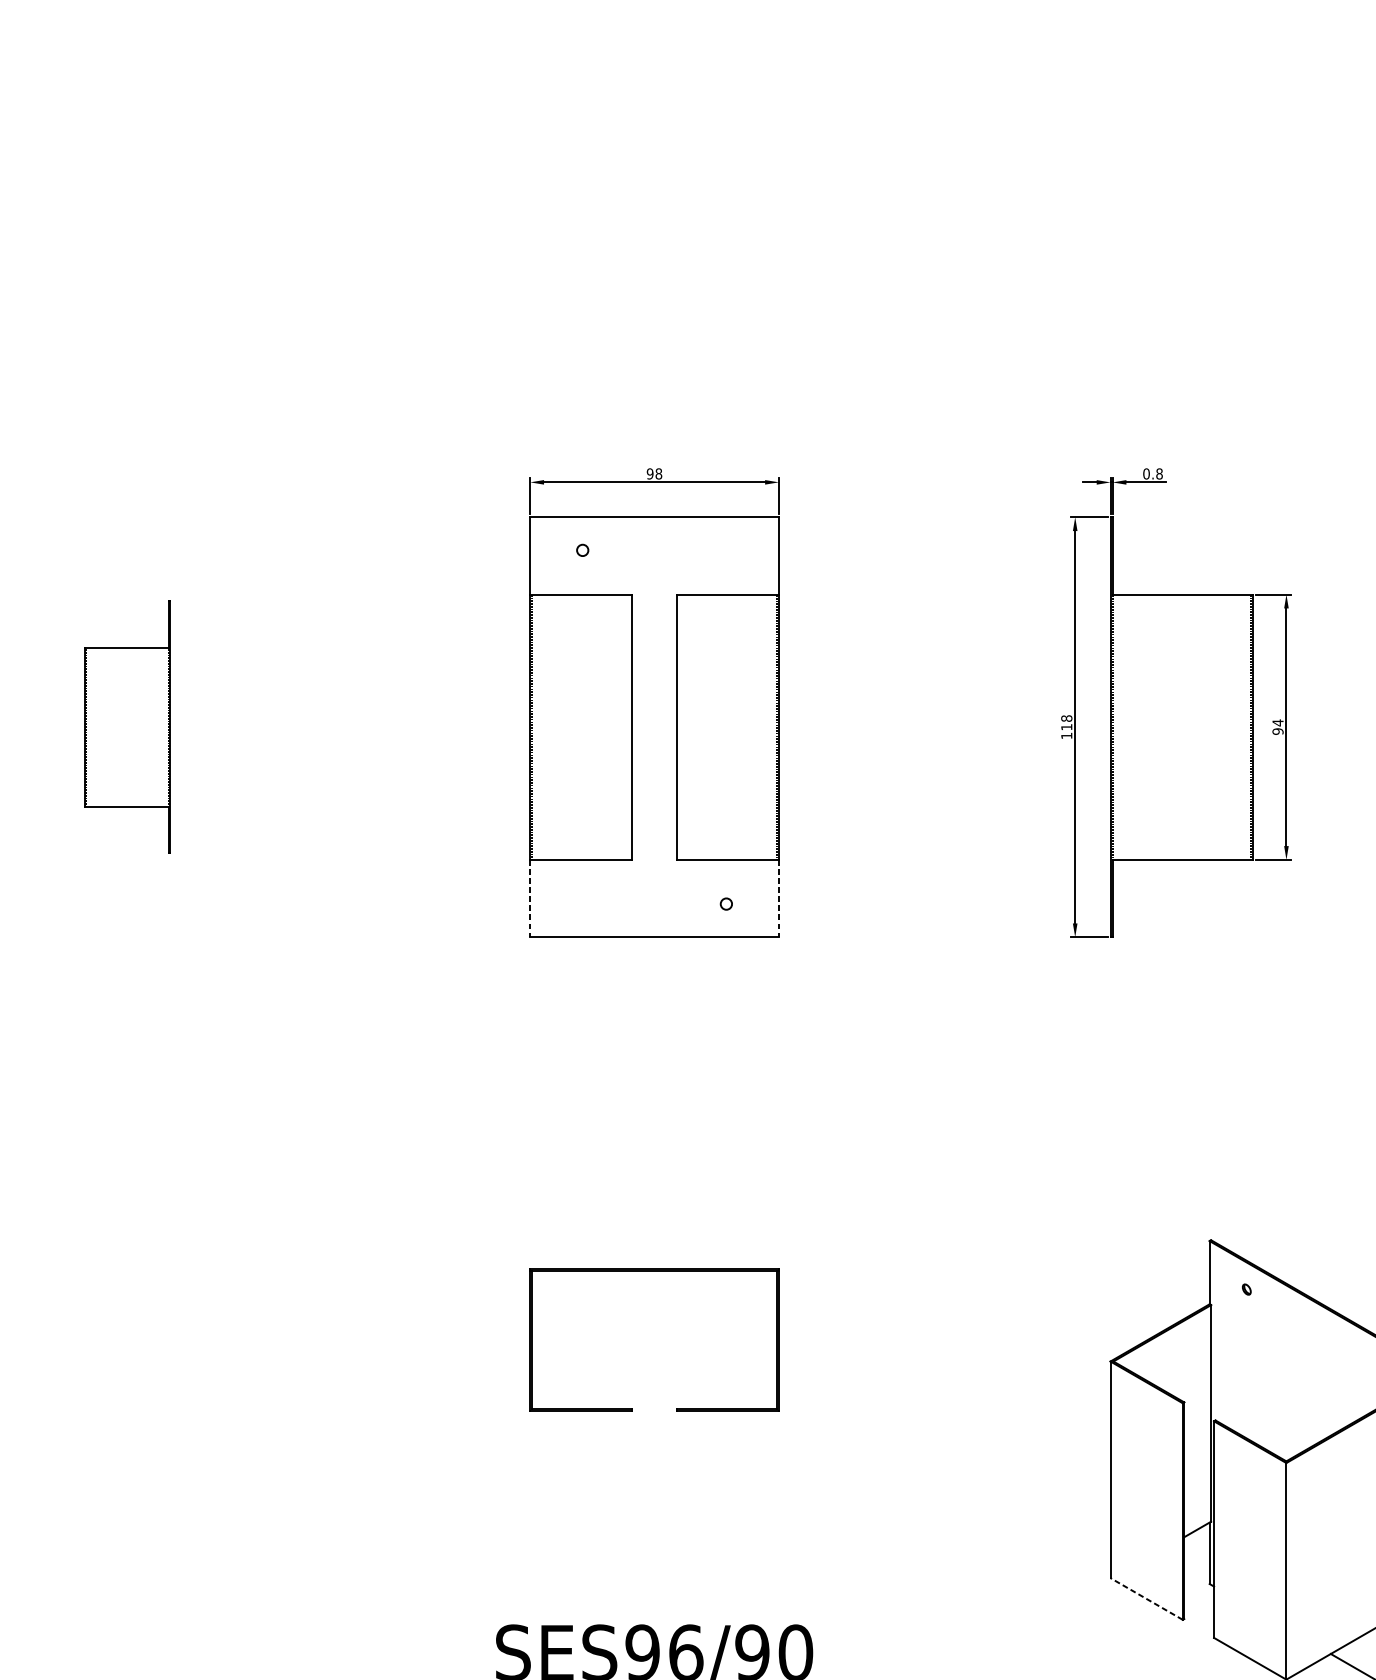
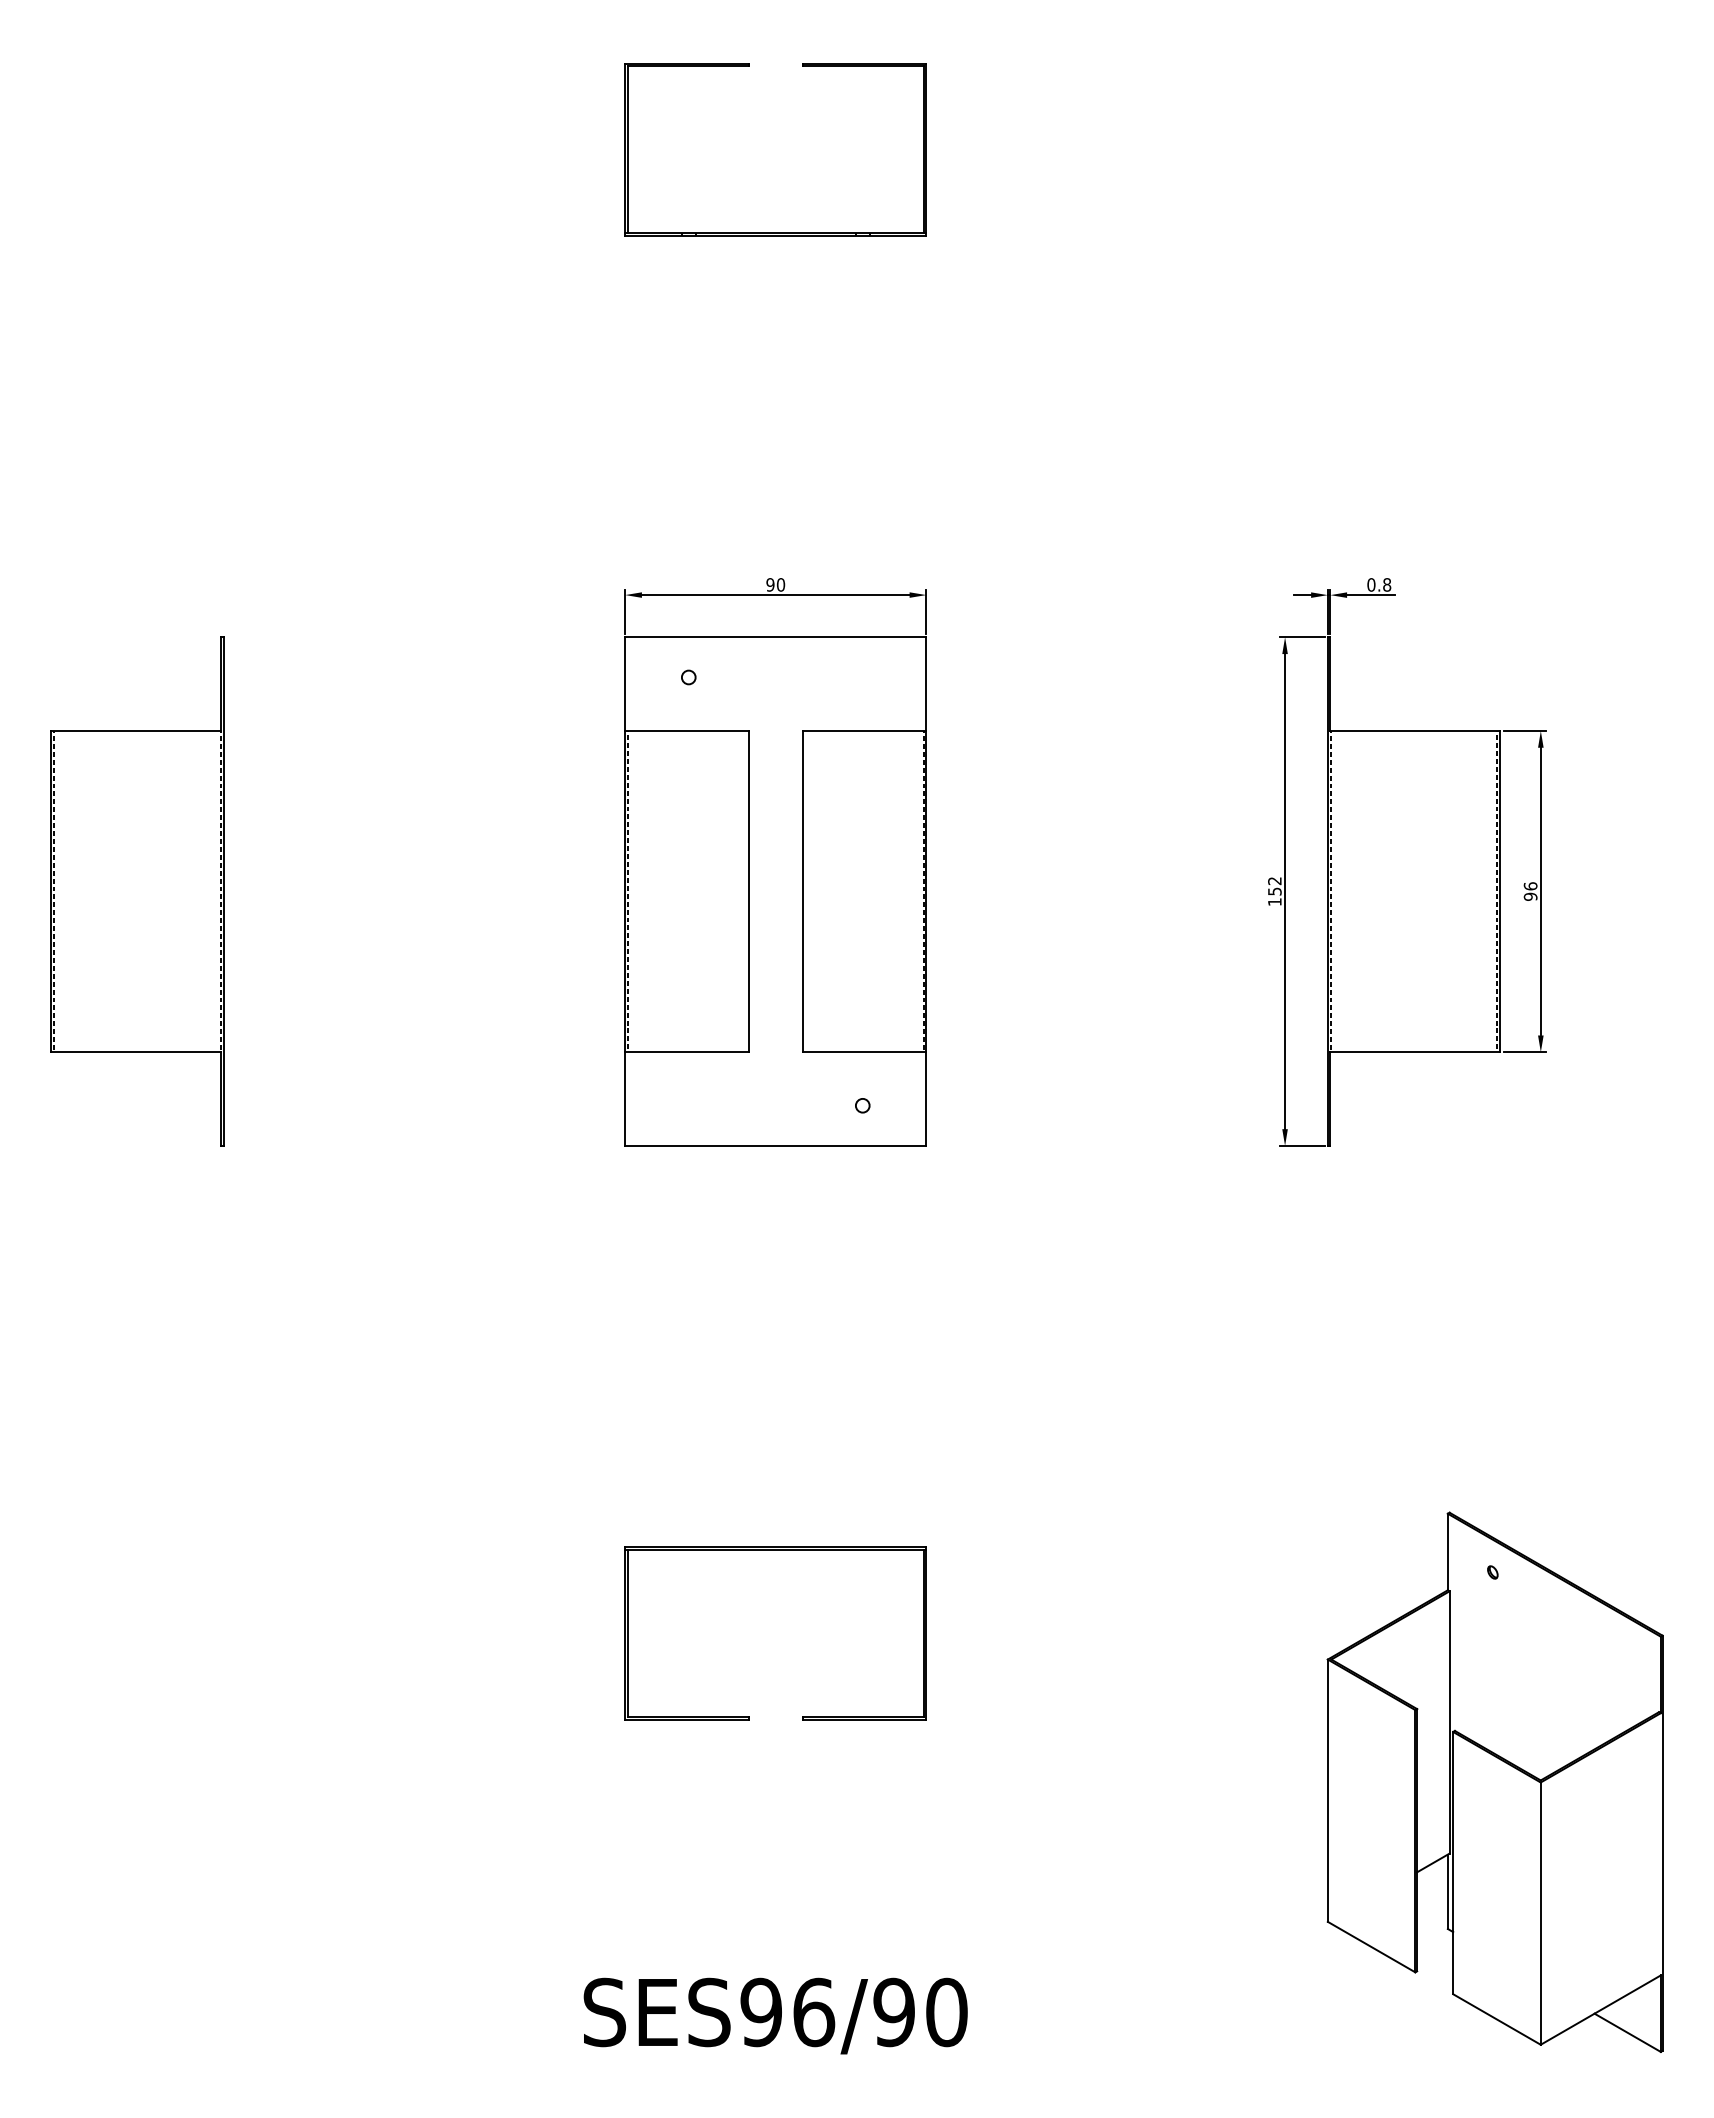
part: (654, 182) -> (775, 232), added
text: (658, 473) -> (780, 584), 98 -> 90
text: (1066, 723) -> (1274, 886), 118 -> 152
text: (1277, 723) -> (1530, 886), 94 -> 96
part: (127, 727) -> (137, 891), size x1.67
line: (530, 898) -> (625, 1099), dashed -> solid
line: (779, 898) -> (926, 1099), dashed -> solid
line: (1146, 1599) -> (1371, 1947), dashed -> solid

